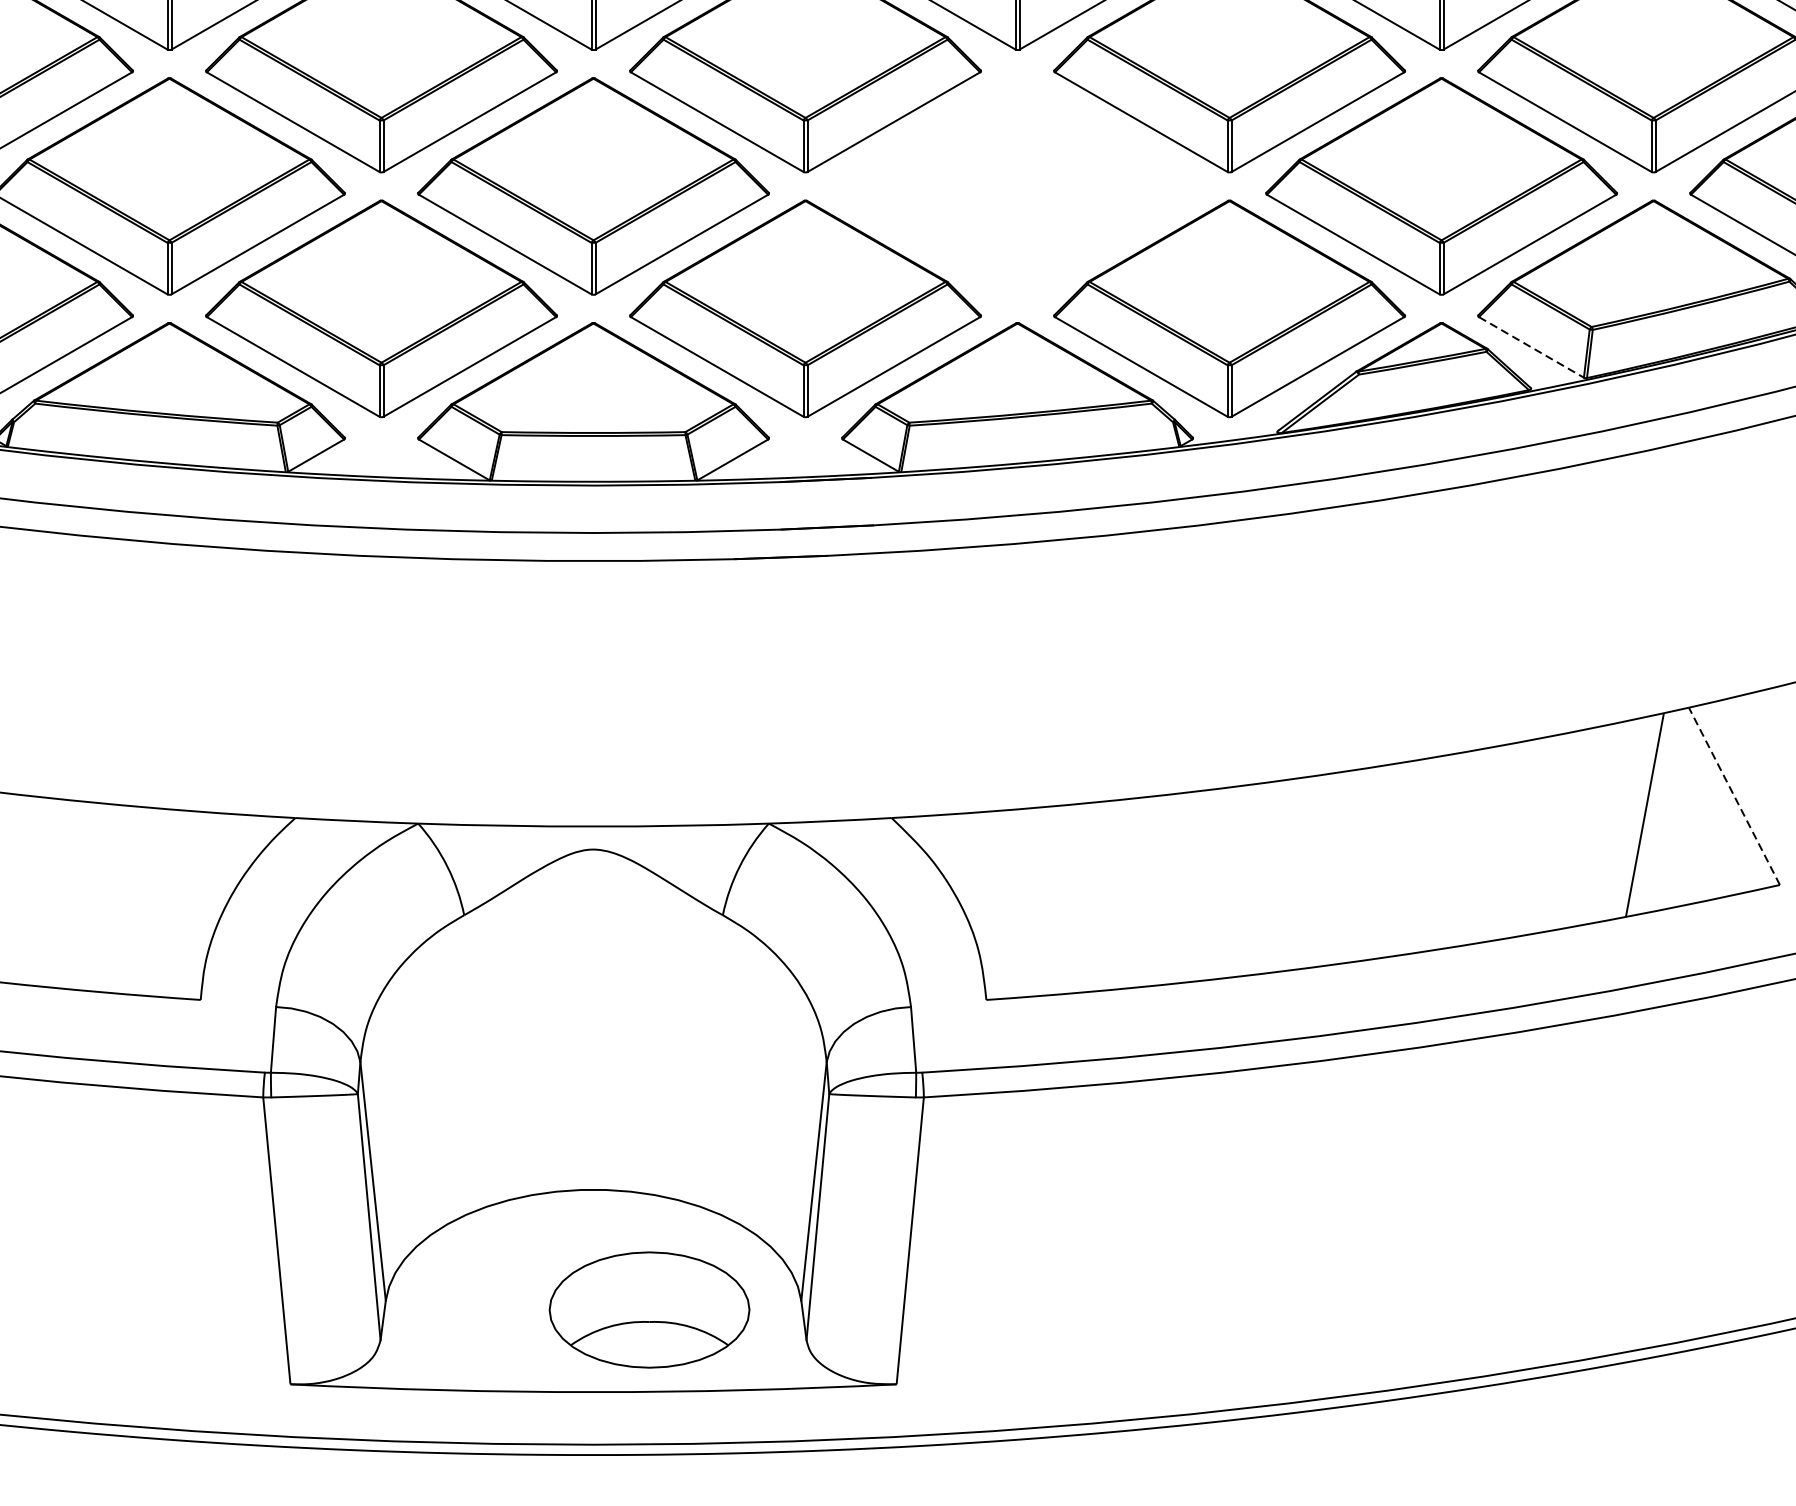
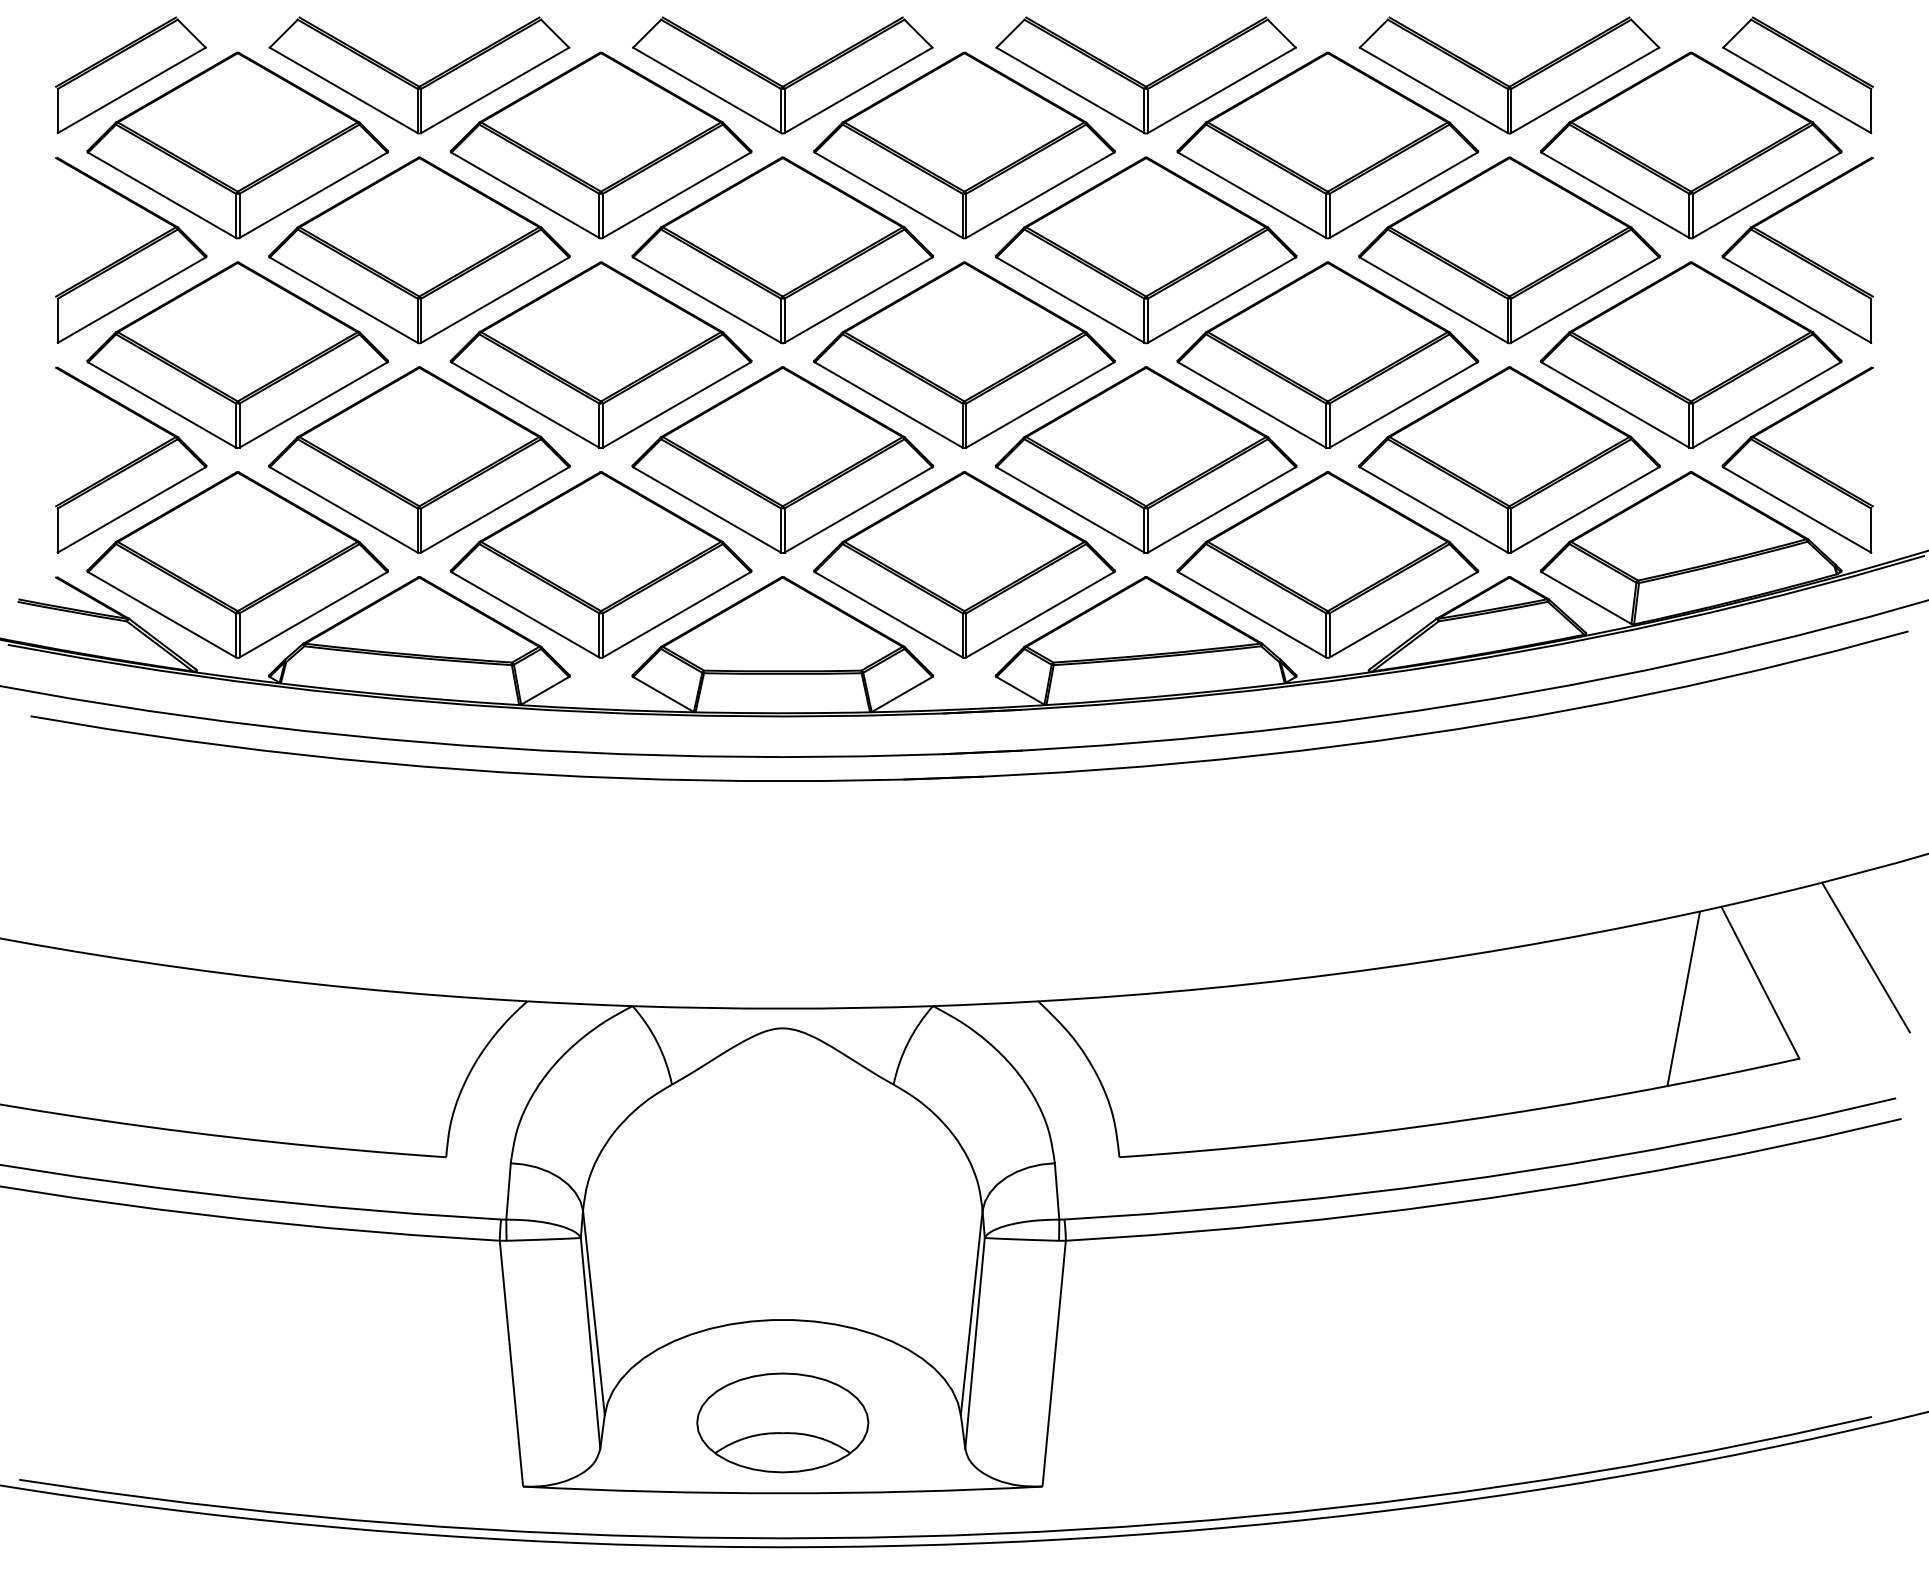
part: (1016, 185) -> (1145, 459), added
line: (1531, 347) -> (1586, 598), dashed -> solid
line: (1734, 796) -> (1760, 982), dashed -> solid
part: (649, 1309) -> (782, 1422), moved

